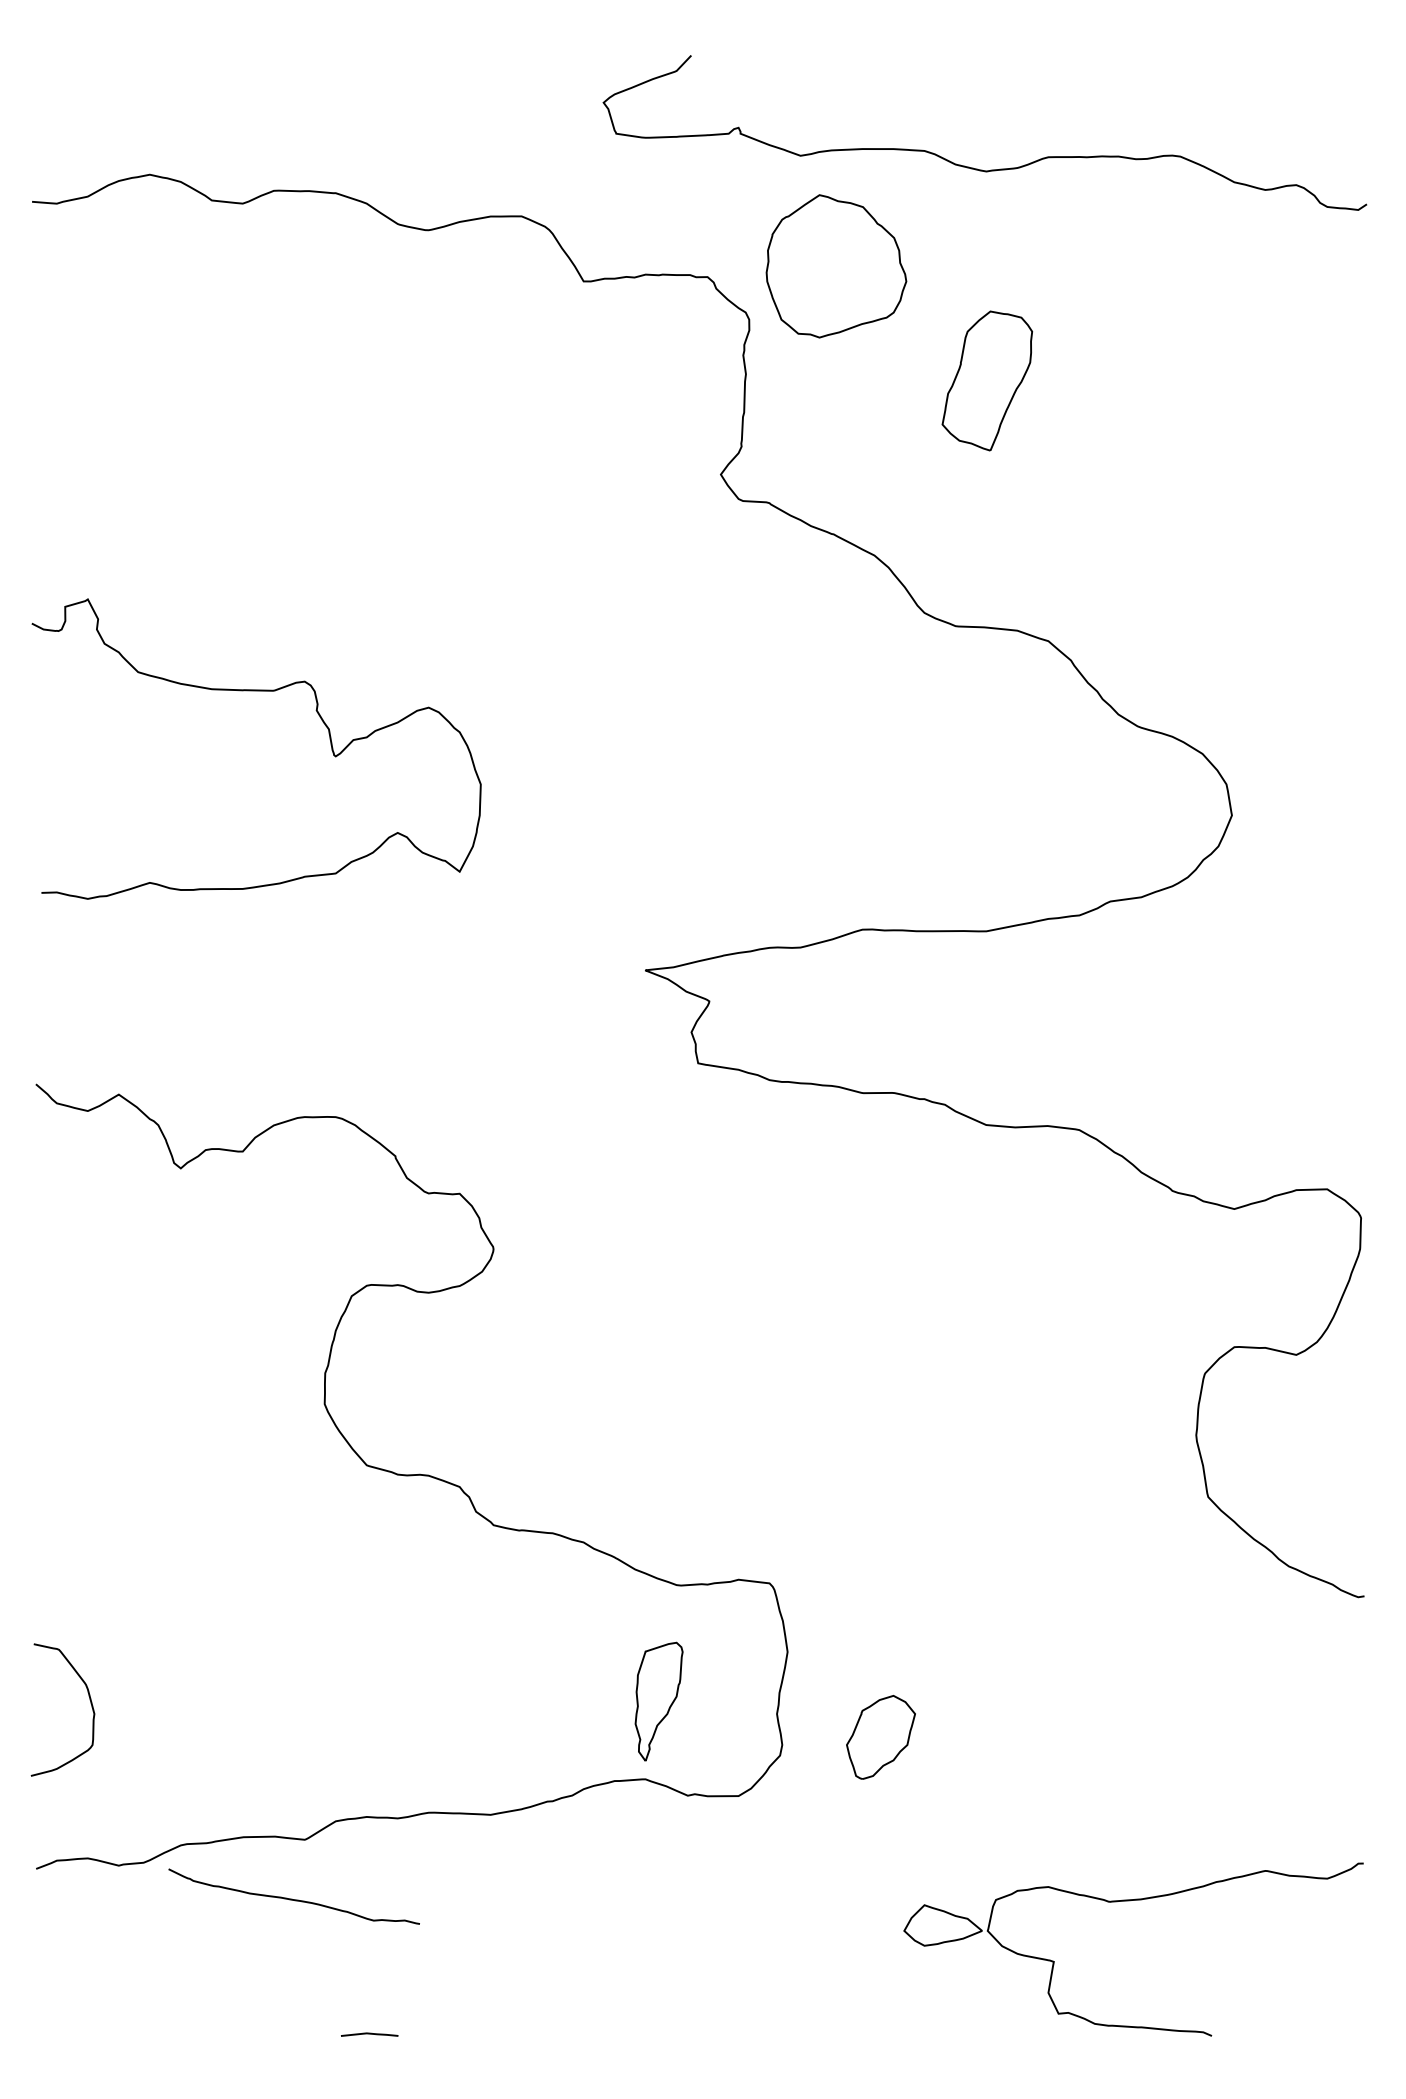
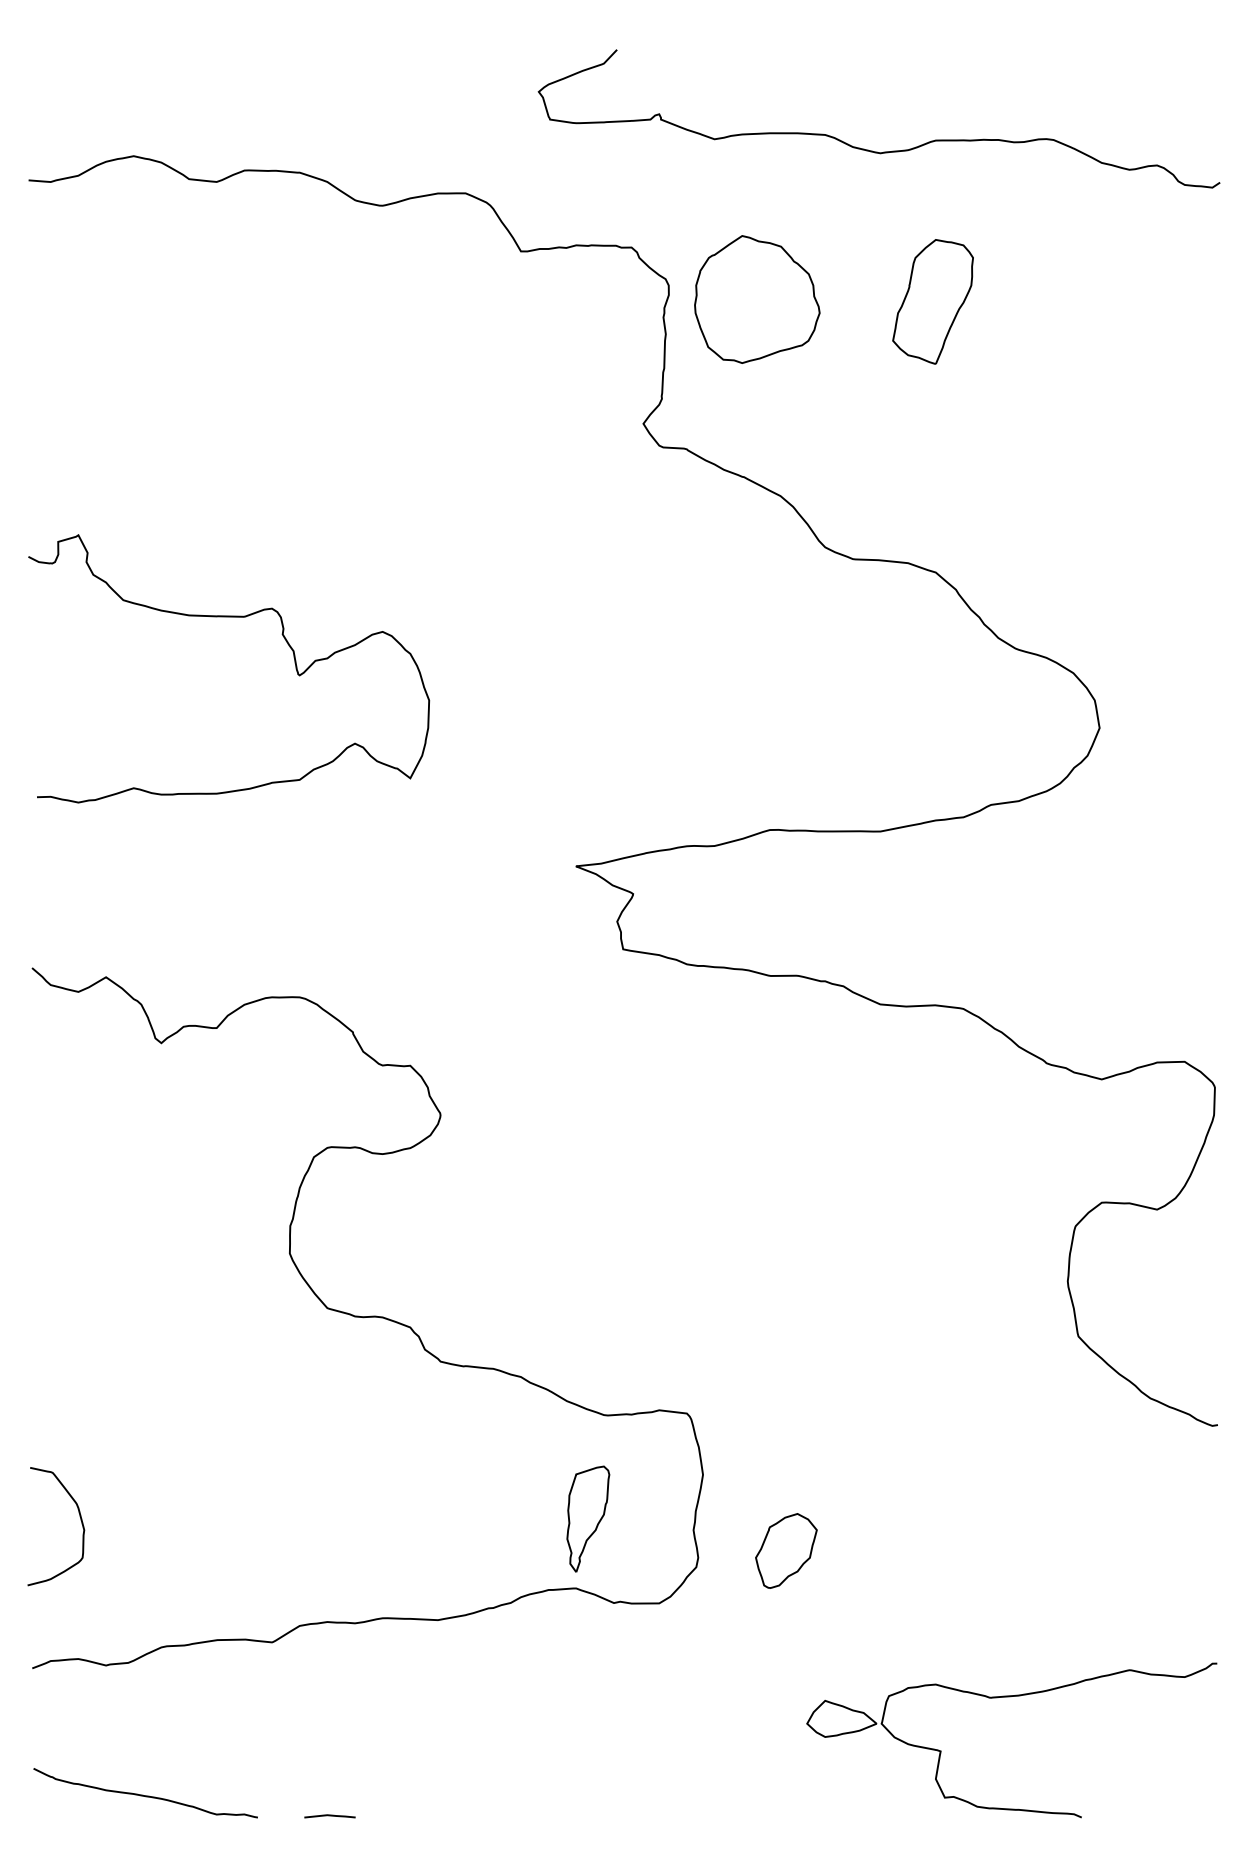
part: (836, 266) -> (757, 299), moved
part: (987, 380) -> (933, 301), moved
curve: (292, 1898) -> (144, 1794), moved

